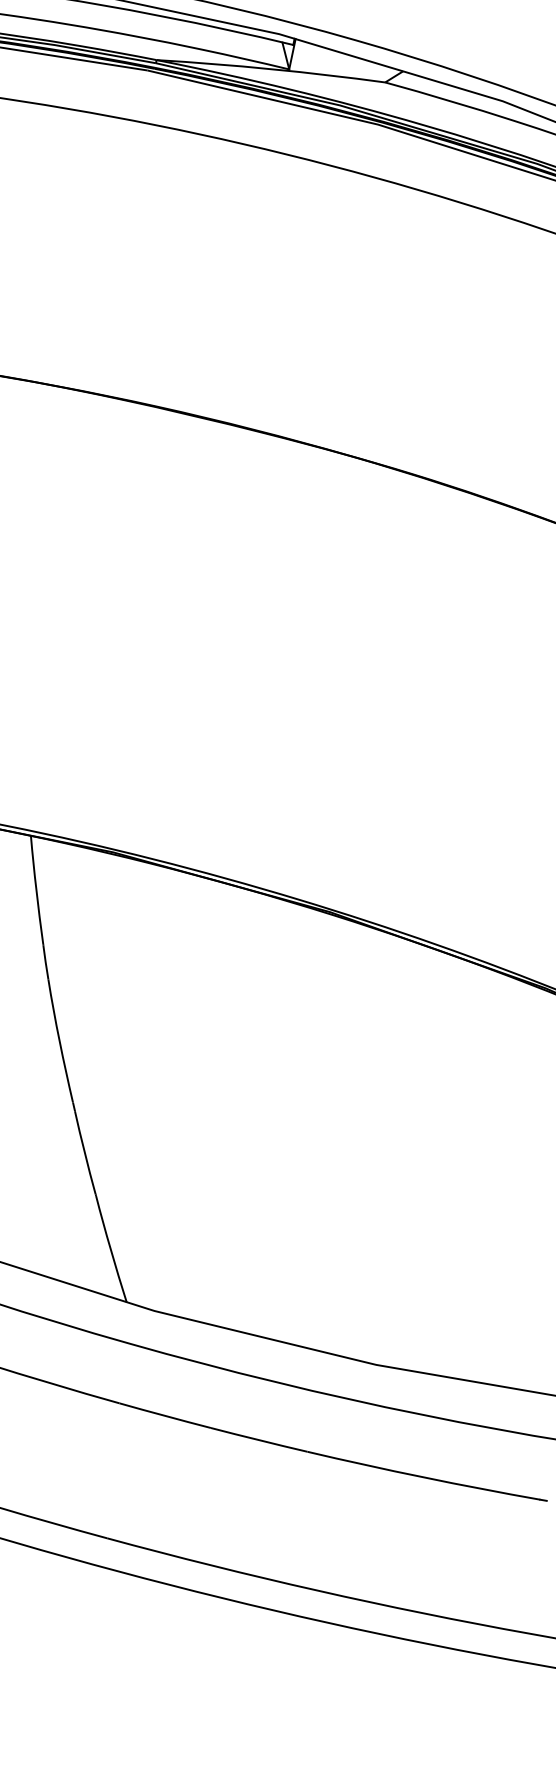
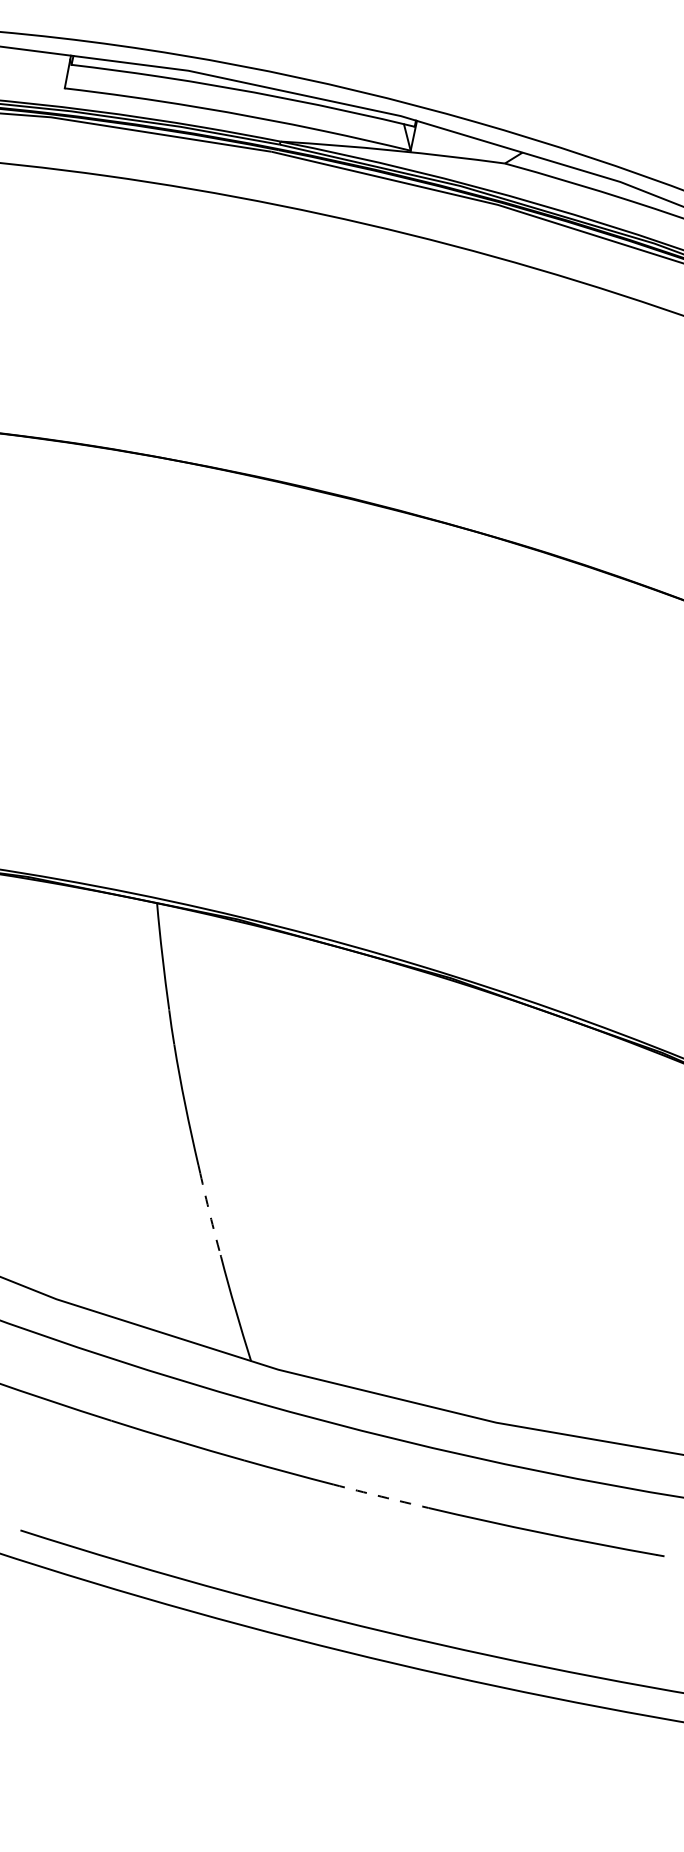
arc: (85, 1152) -> (210, 1214), solid -> dashed
arc: (259, 1440) -> (381, 1496), solid -> dashed

